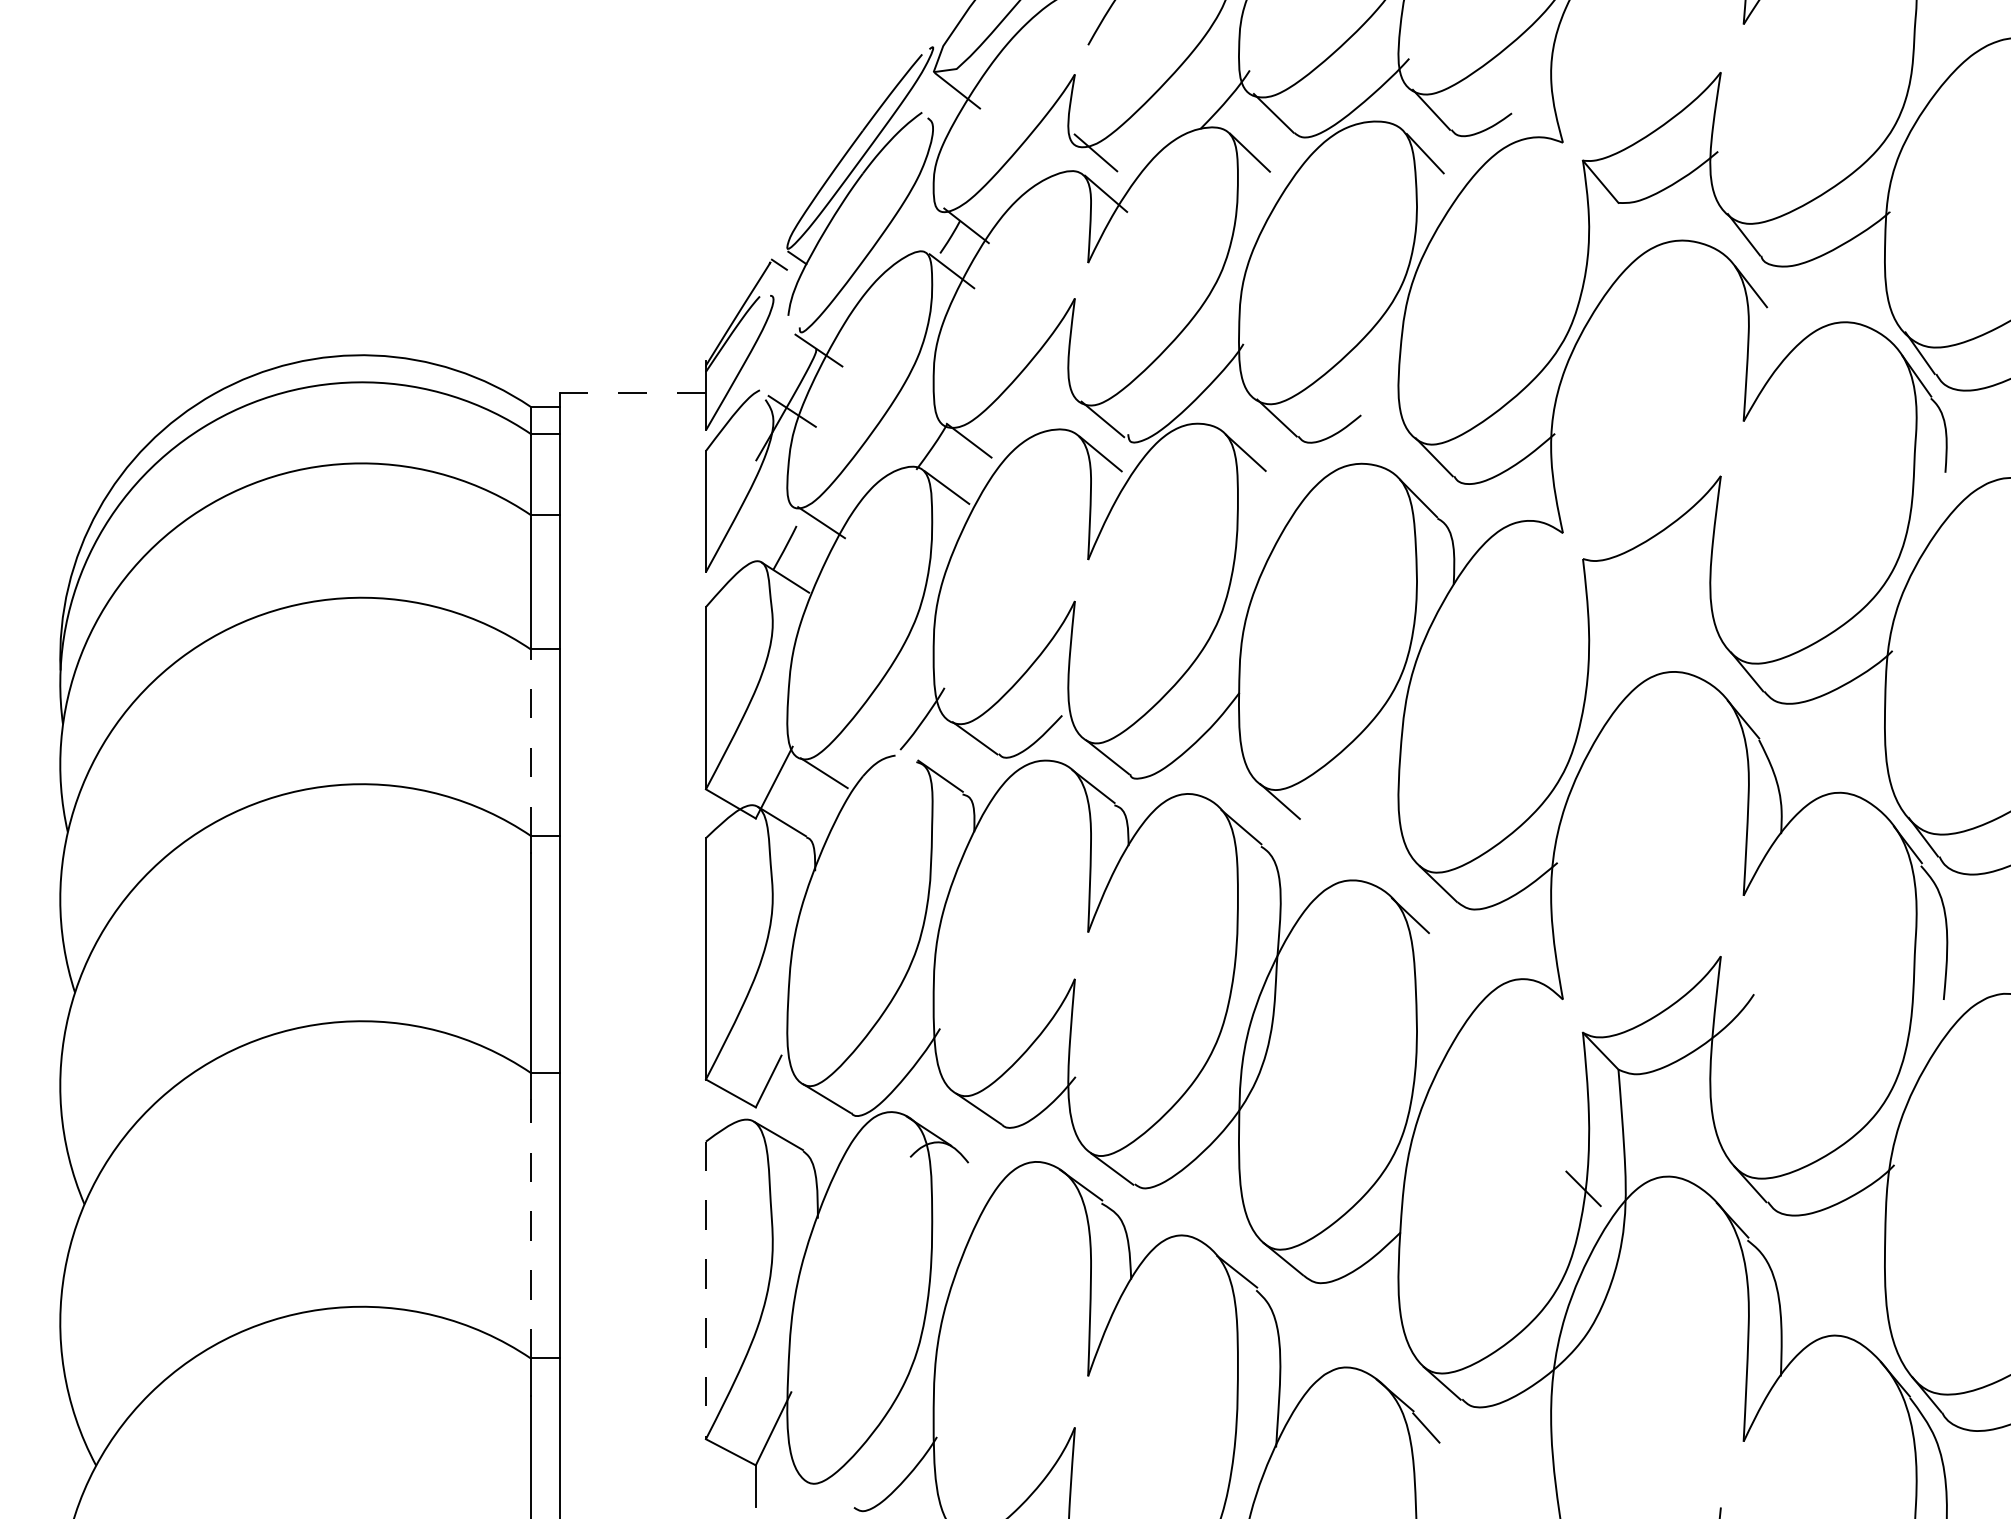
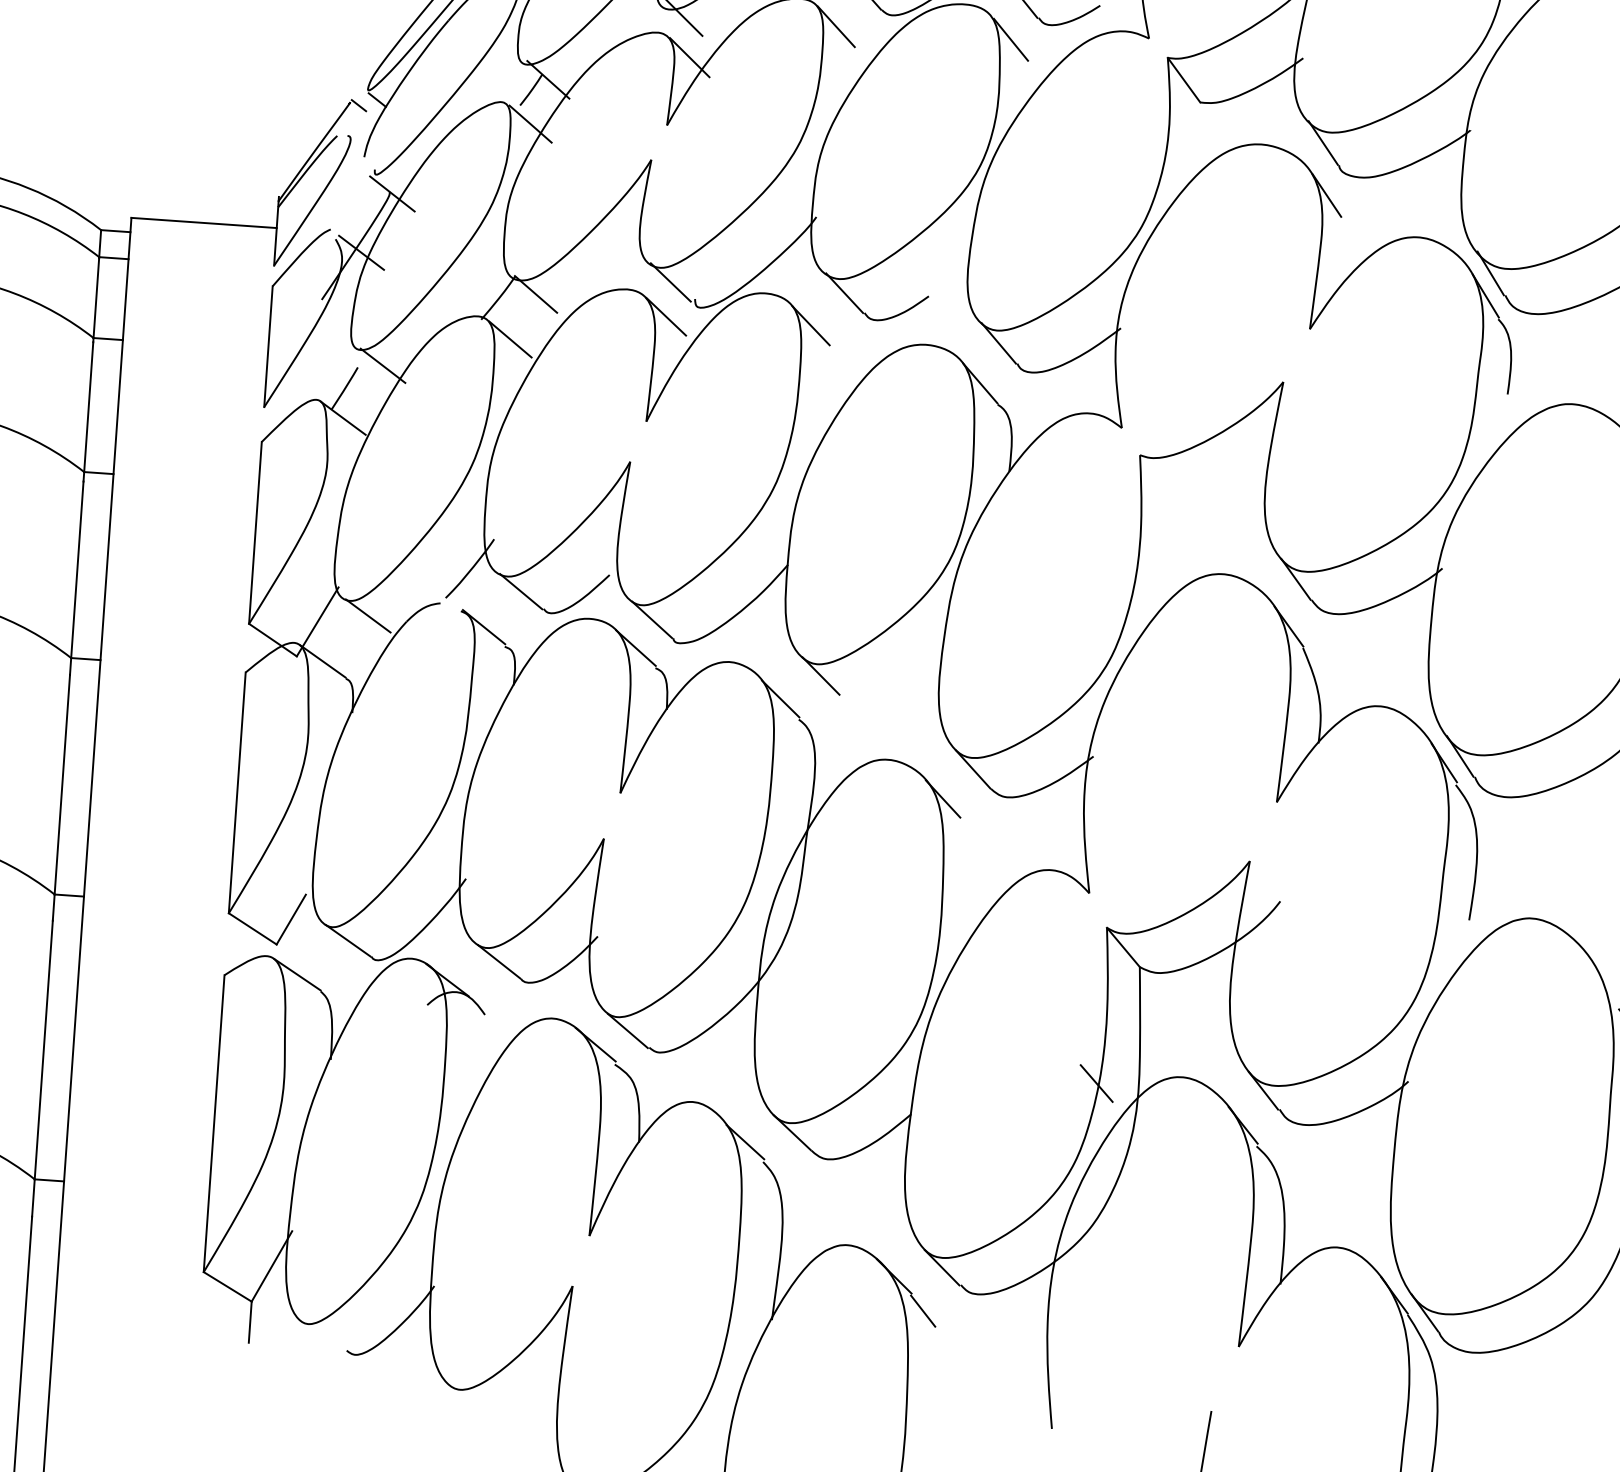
line: (633, 392) -> (204, 222), dashed -> solid
line: (530, 746) -> (77, 568), dashed -> solid
line: (530, 1228) -> (43, 1049), dashed -> solid
line: (705, 1290) -> (213, 1123), dashed -> solid

